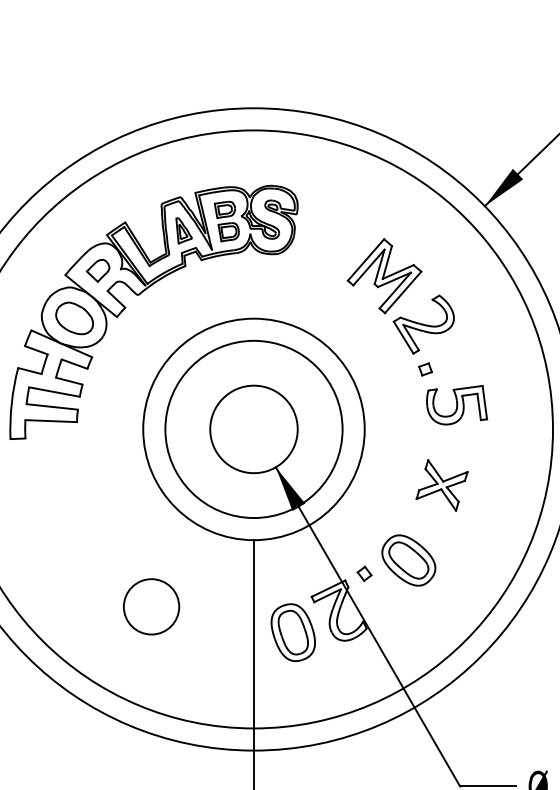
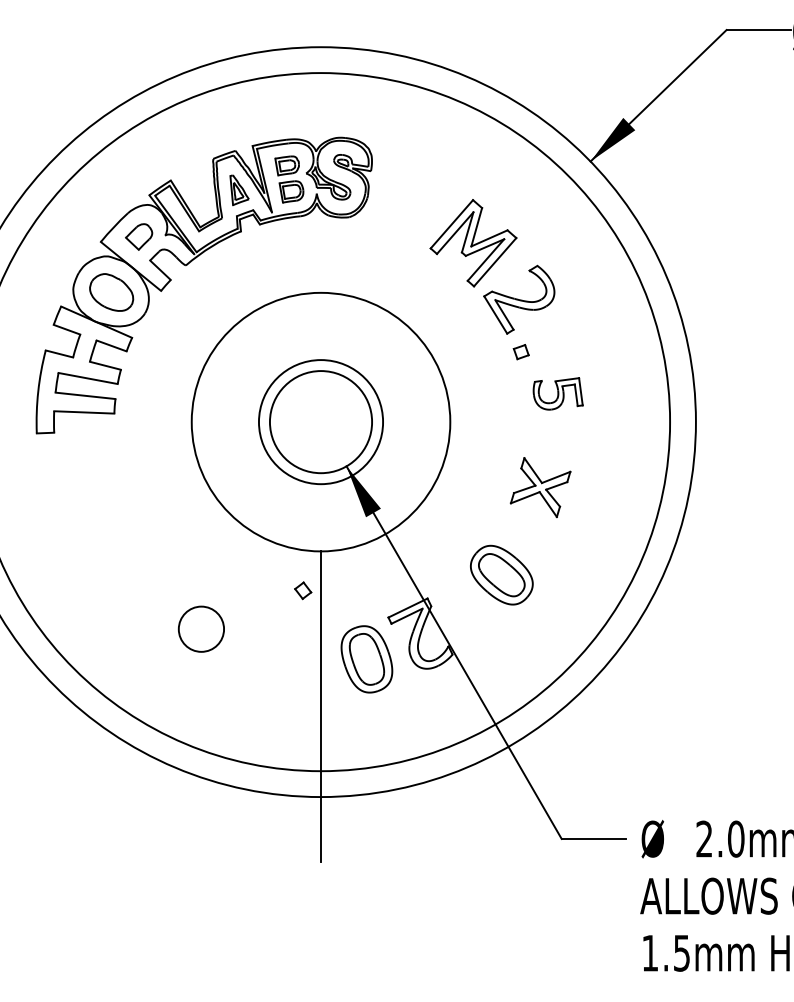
part: (457, 404) -> (558, 393), size x0.7
circle: (253, 428) -> (320, 421), size x0.6
part: (364, 573) -> (303, 590), moved
circle: (151, 606) -> (201, 628), size x0.7

